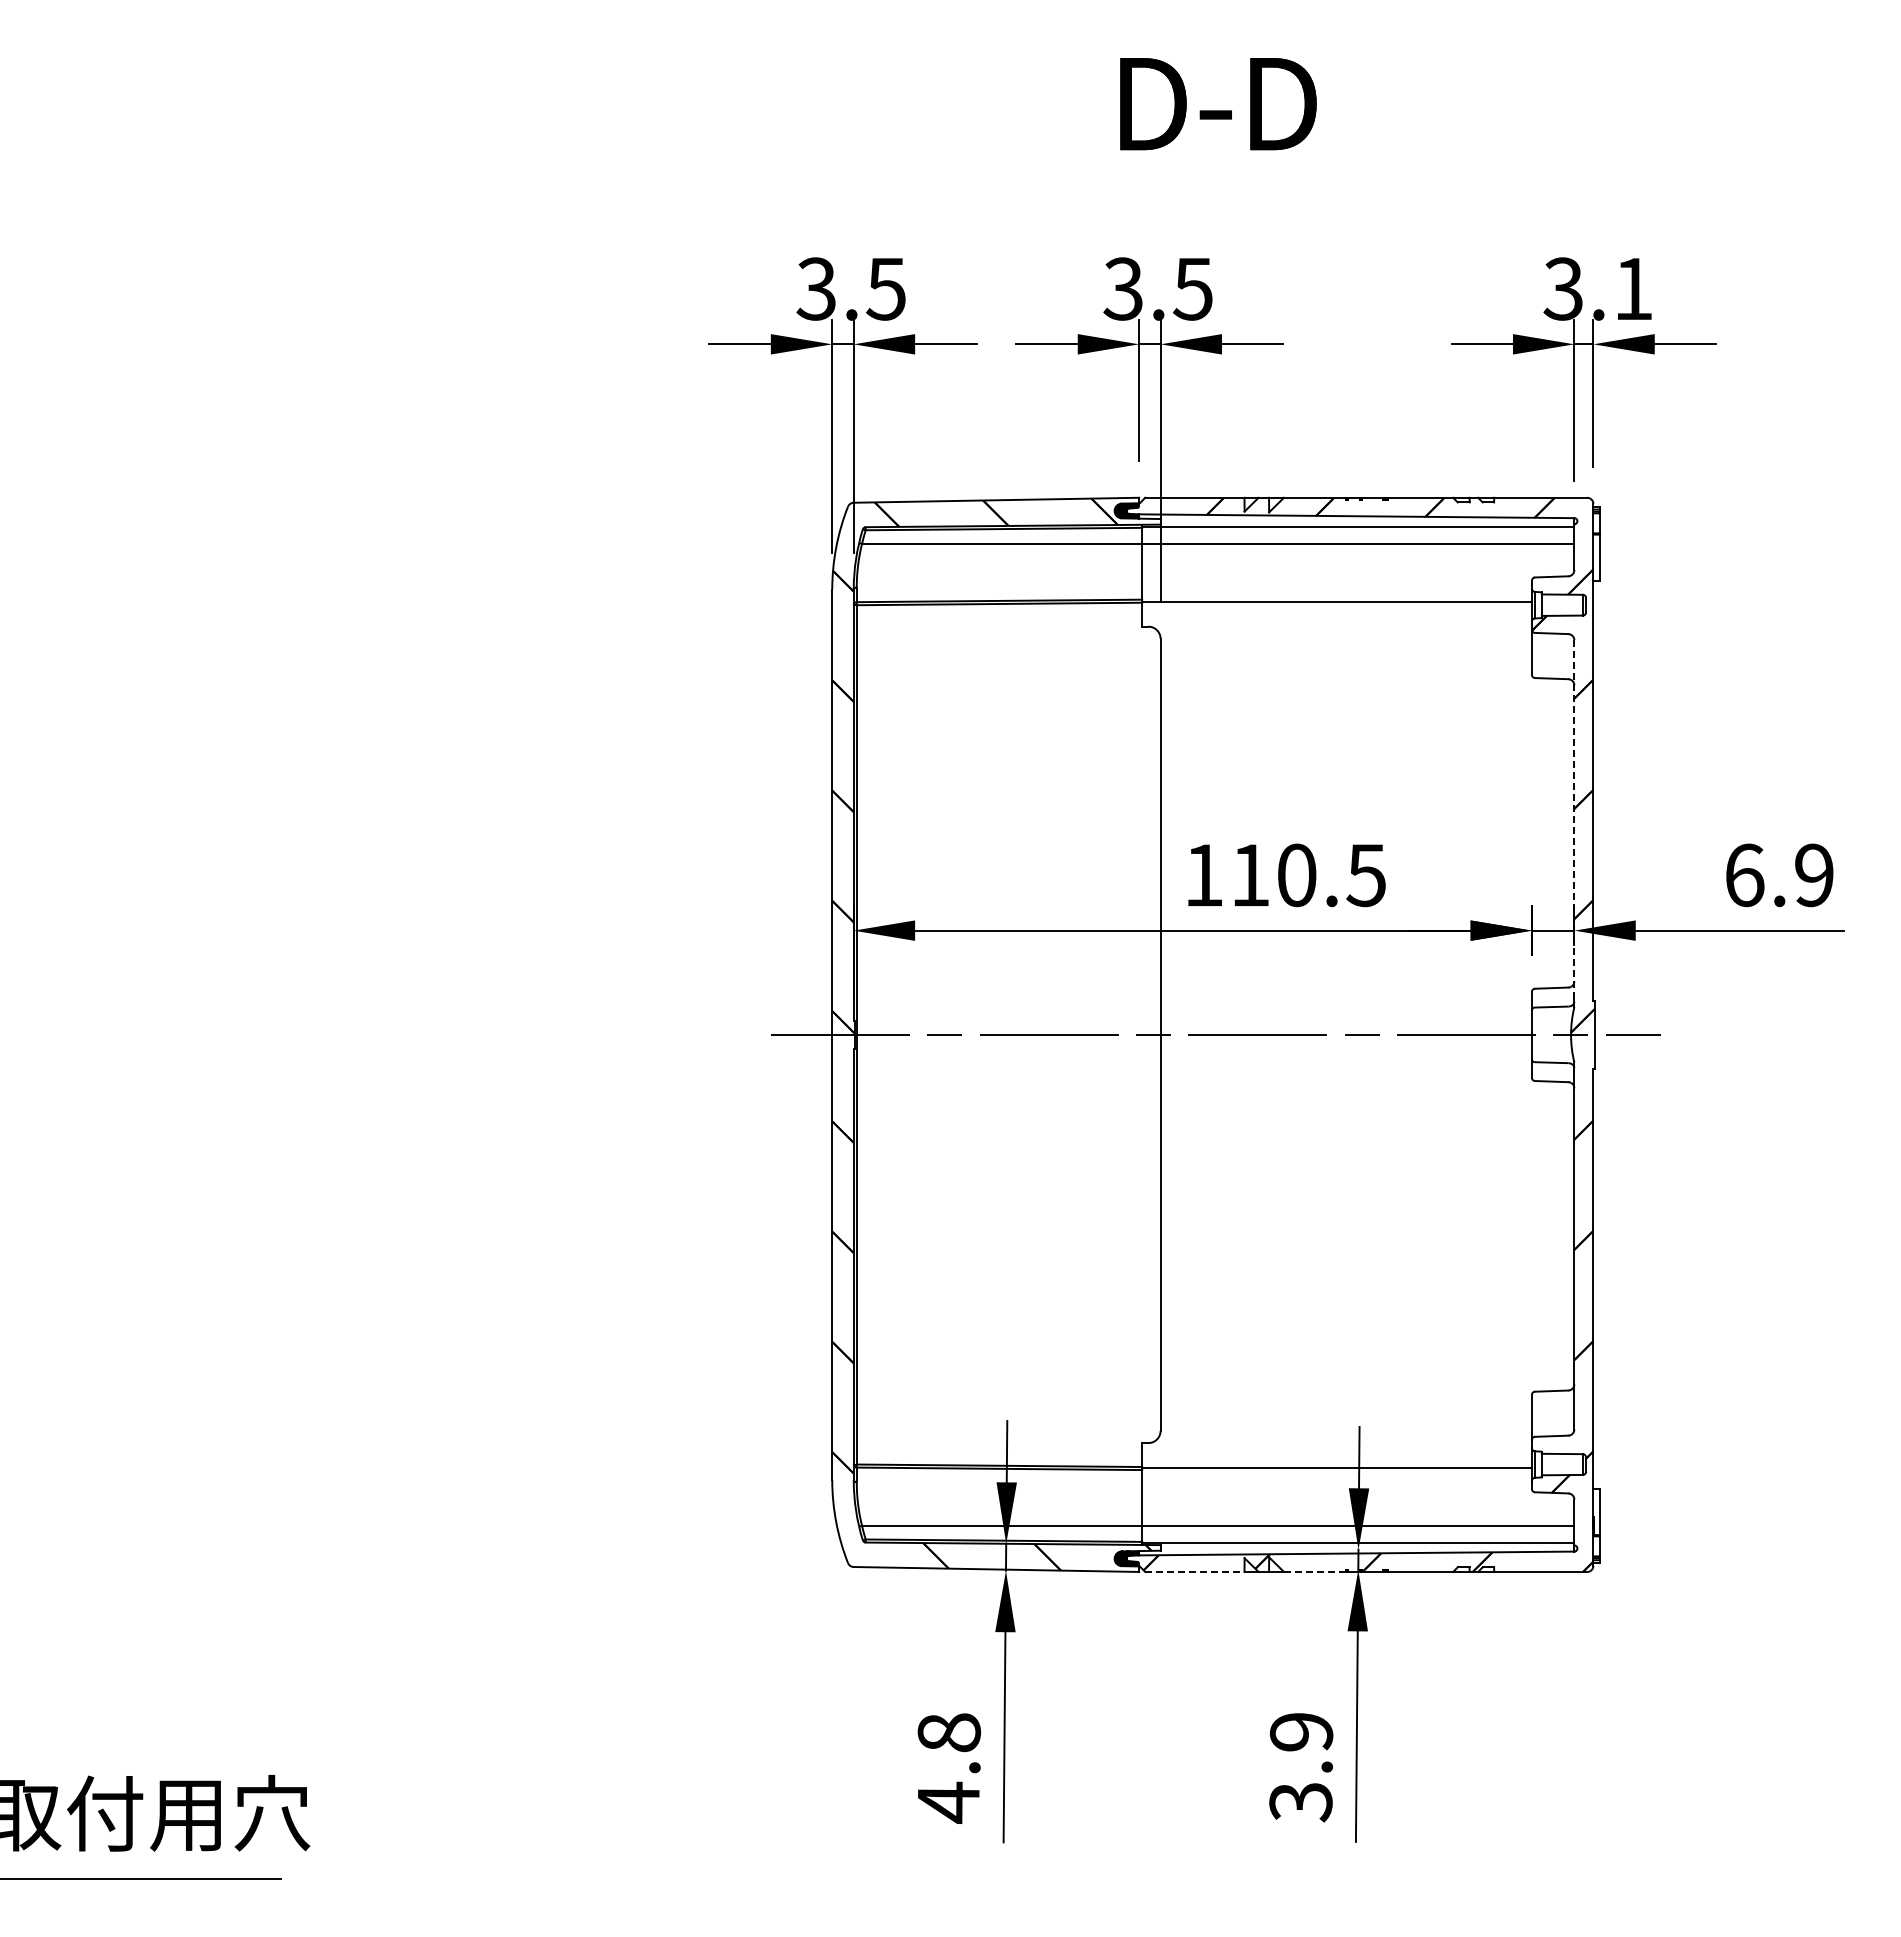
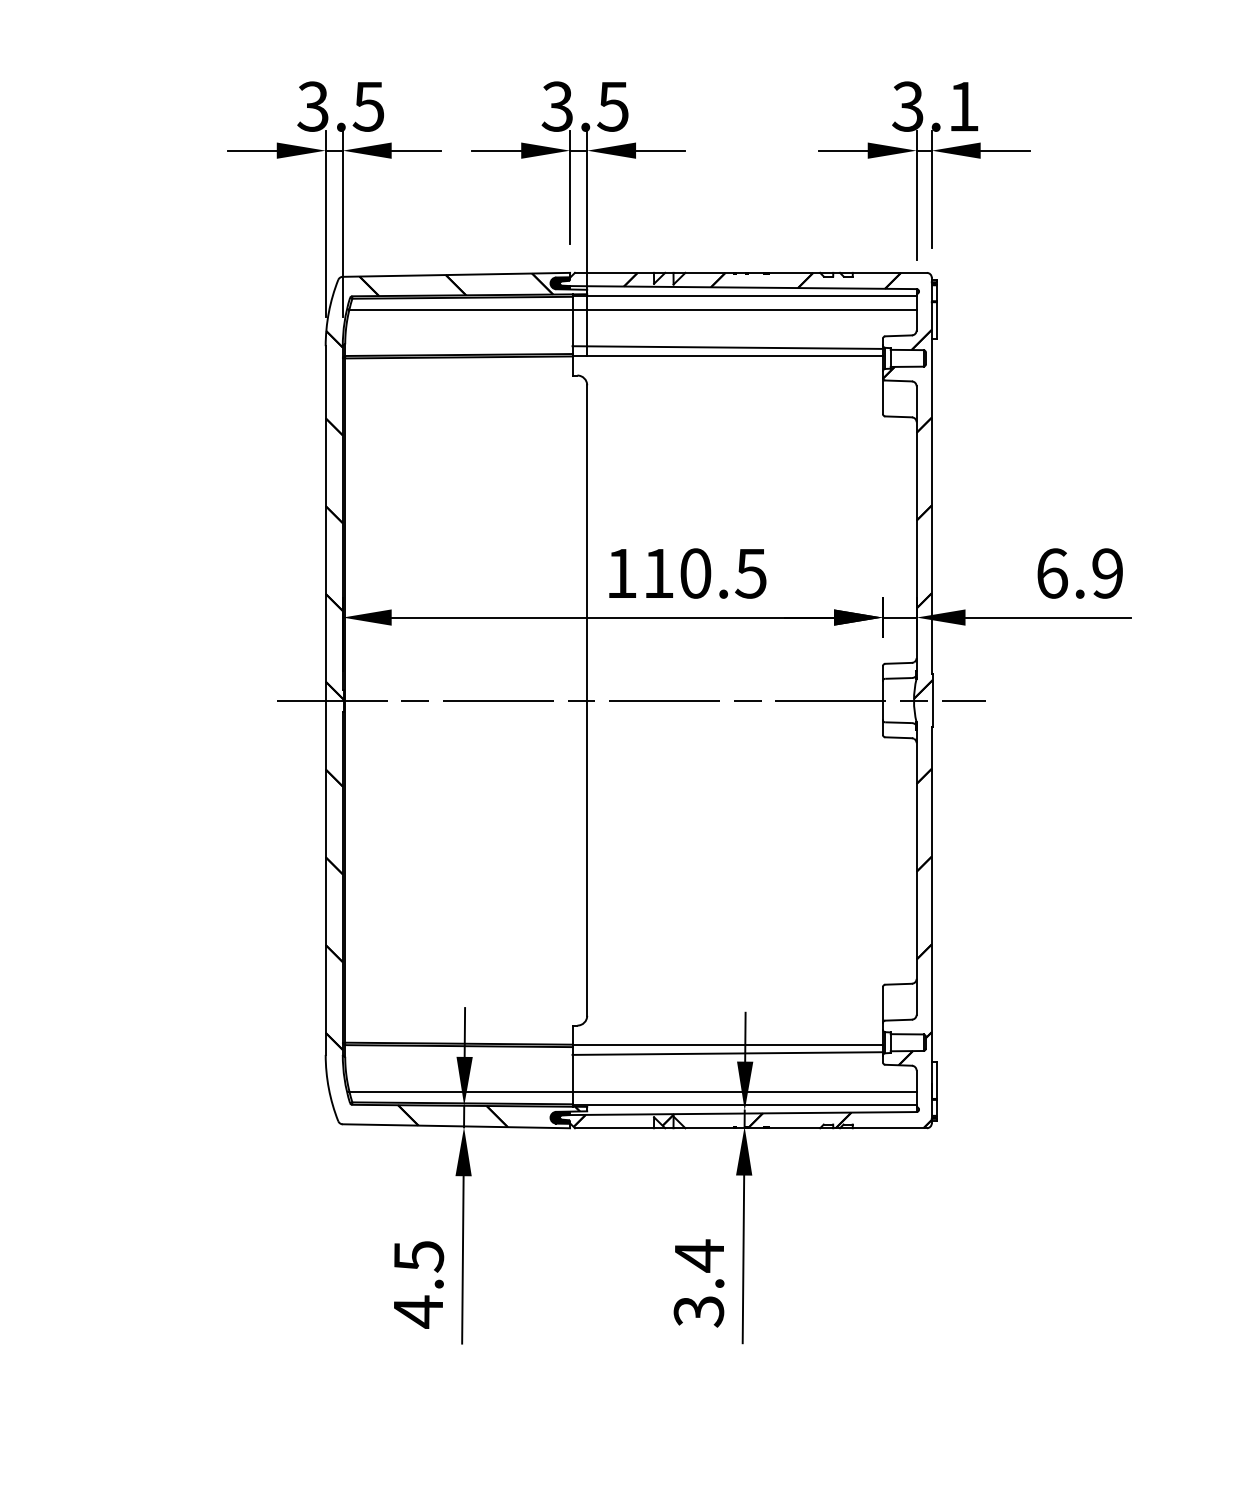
line: (1337, 591) -> (728, 347), added
line: (1574, 823) -> (916, 532), dashed -> solid
line: (1337, 1477) -> (728, 1053), added
line: (1194, 1571) -> (614, 1127), dashed -> solid
line: (1314, 1571) -> (709, 1127), dashed -> solid
text: (1301, 1732) -> (699, 1256), 3.9 -> 3.4
text: (948, 1733) -> (418, 1256), 4.8 -> 4.5

